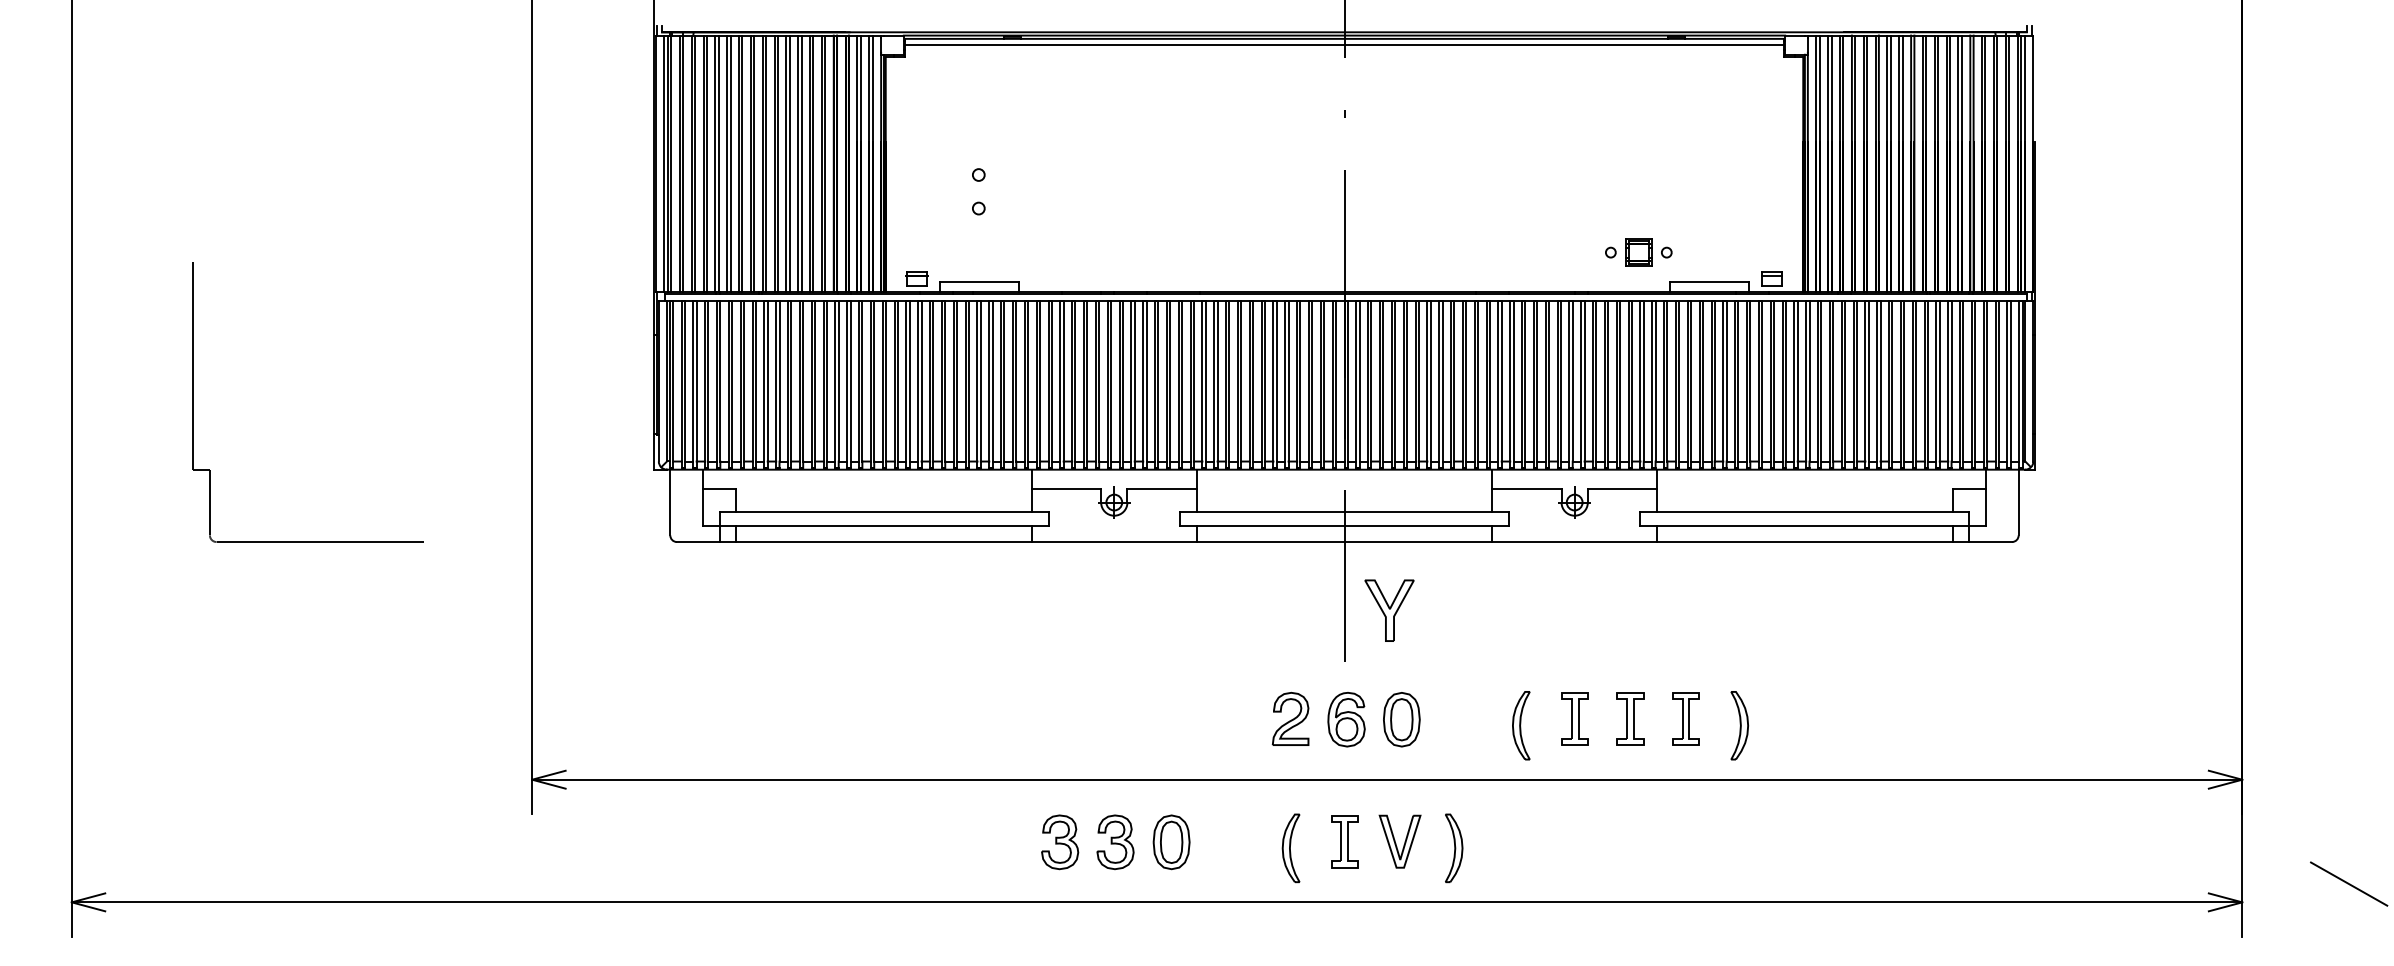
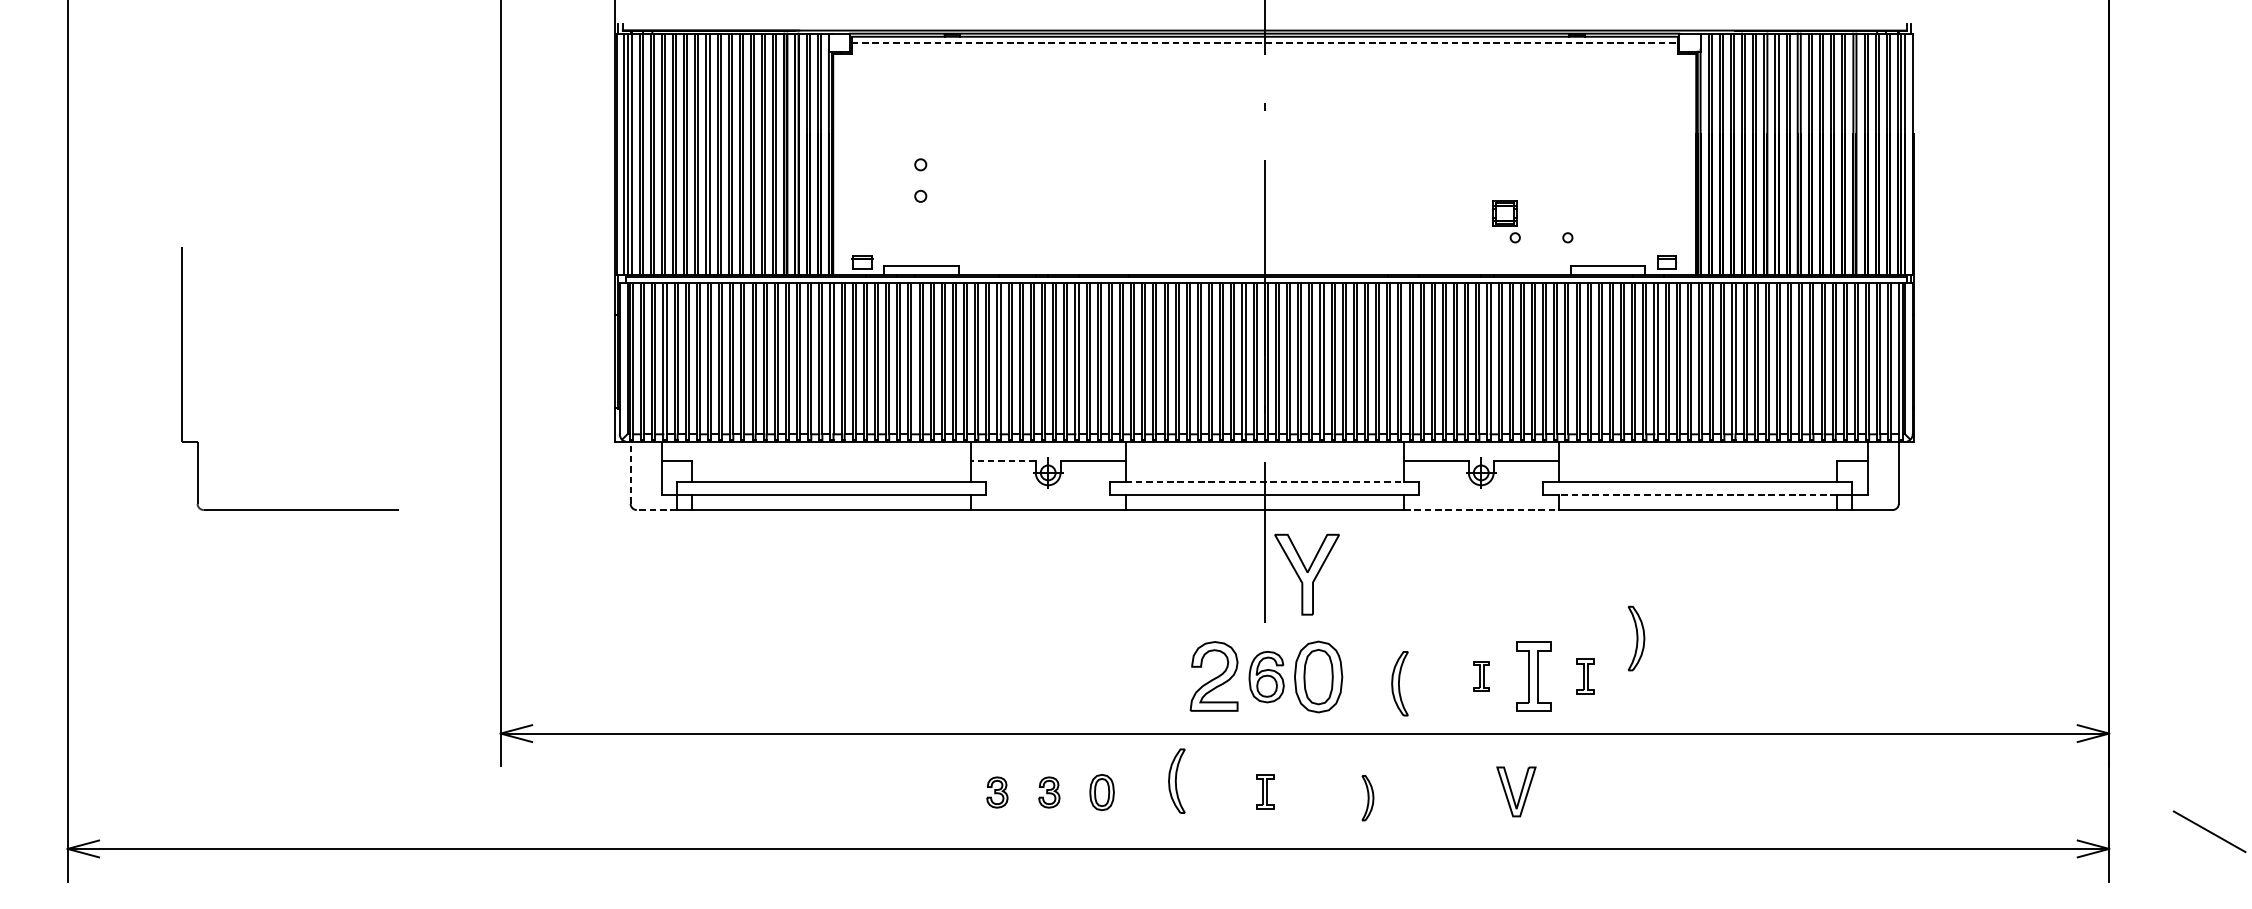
line: (1344, 45) -> (1264, 42), solid -> dashed
part: (1638, 252) -> (1504, 213), moved
line: (1066, 489) -> (1003, 460), solid -> dashed
line: (670, 502) -> (630, 472), solid -> dashed
line: (1344, 512) -> (1264, 482), solid -> dashed
line: (1804, 525) -> (1697, 494), solid -> dashed
line: (697, 542) -> (656, 510), solid -> dashed
line: (1575, 542) -> (1482, 510), solid -> dashed
part: (1389, 610) -> (1307, 574), size x1.4
part: (1290, 718) -> (1213, 676), size x1.4
part: (1574, 718) -> (1481, 676), size x0.6
part: (1630, 718) -> (1533, 676), size x1.4
part: (1685, 718) -> (1585, 676), size x0.7
part: (1401, 719) -> (1318, 676), size x1.4
part: (1521, 725) -> (1400, 683), moved
part: (1739, 725) -> (1636, 638), moved
part: (1344, 841) -> (1264, 791), size x0.7
part: (1399, 841) -> (1515, 791), moved
part: (1060, 842) -> (997, 792), size x0.6
part: (1115, 842) -> (1049, 792), size x0.6
part: (1171, 842) -> (1102, 792), size x0.7
part: (1290, 848) -> (1176, 781), moved
part: (1454, 848) -> (1368, 798), size x0.7

